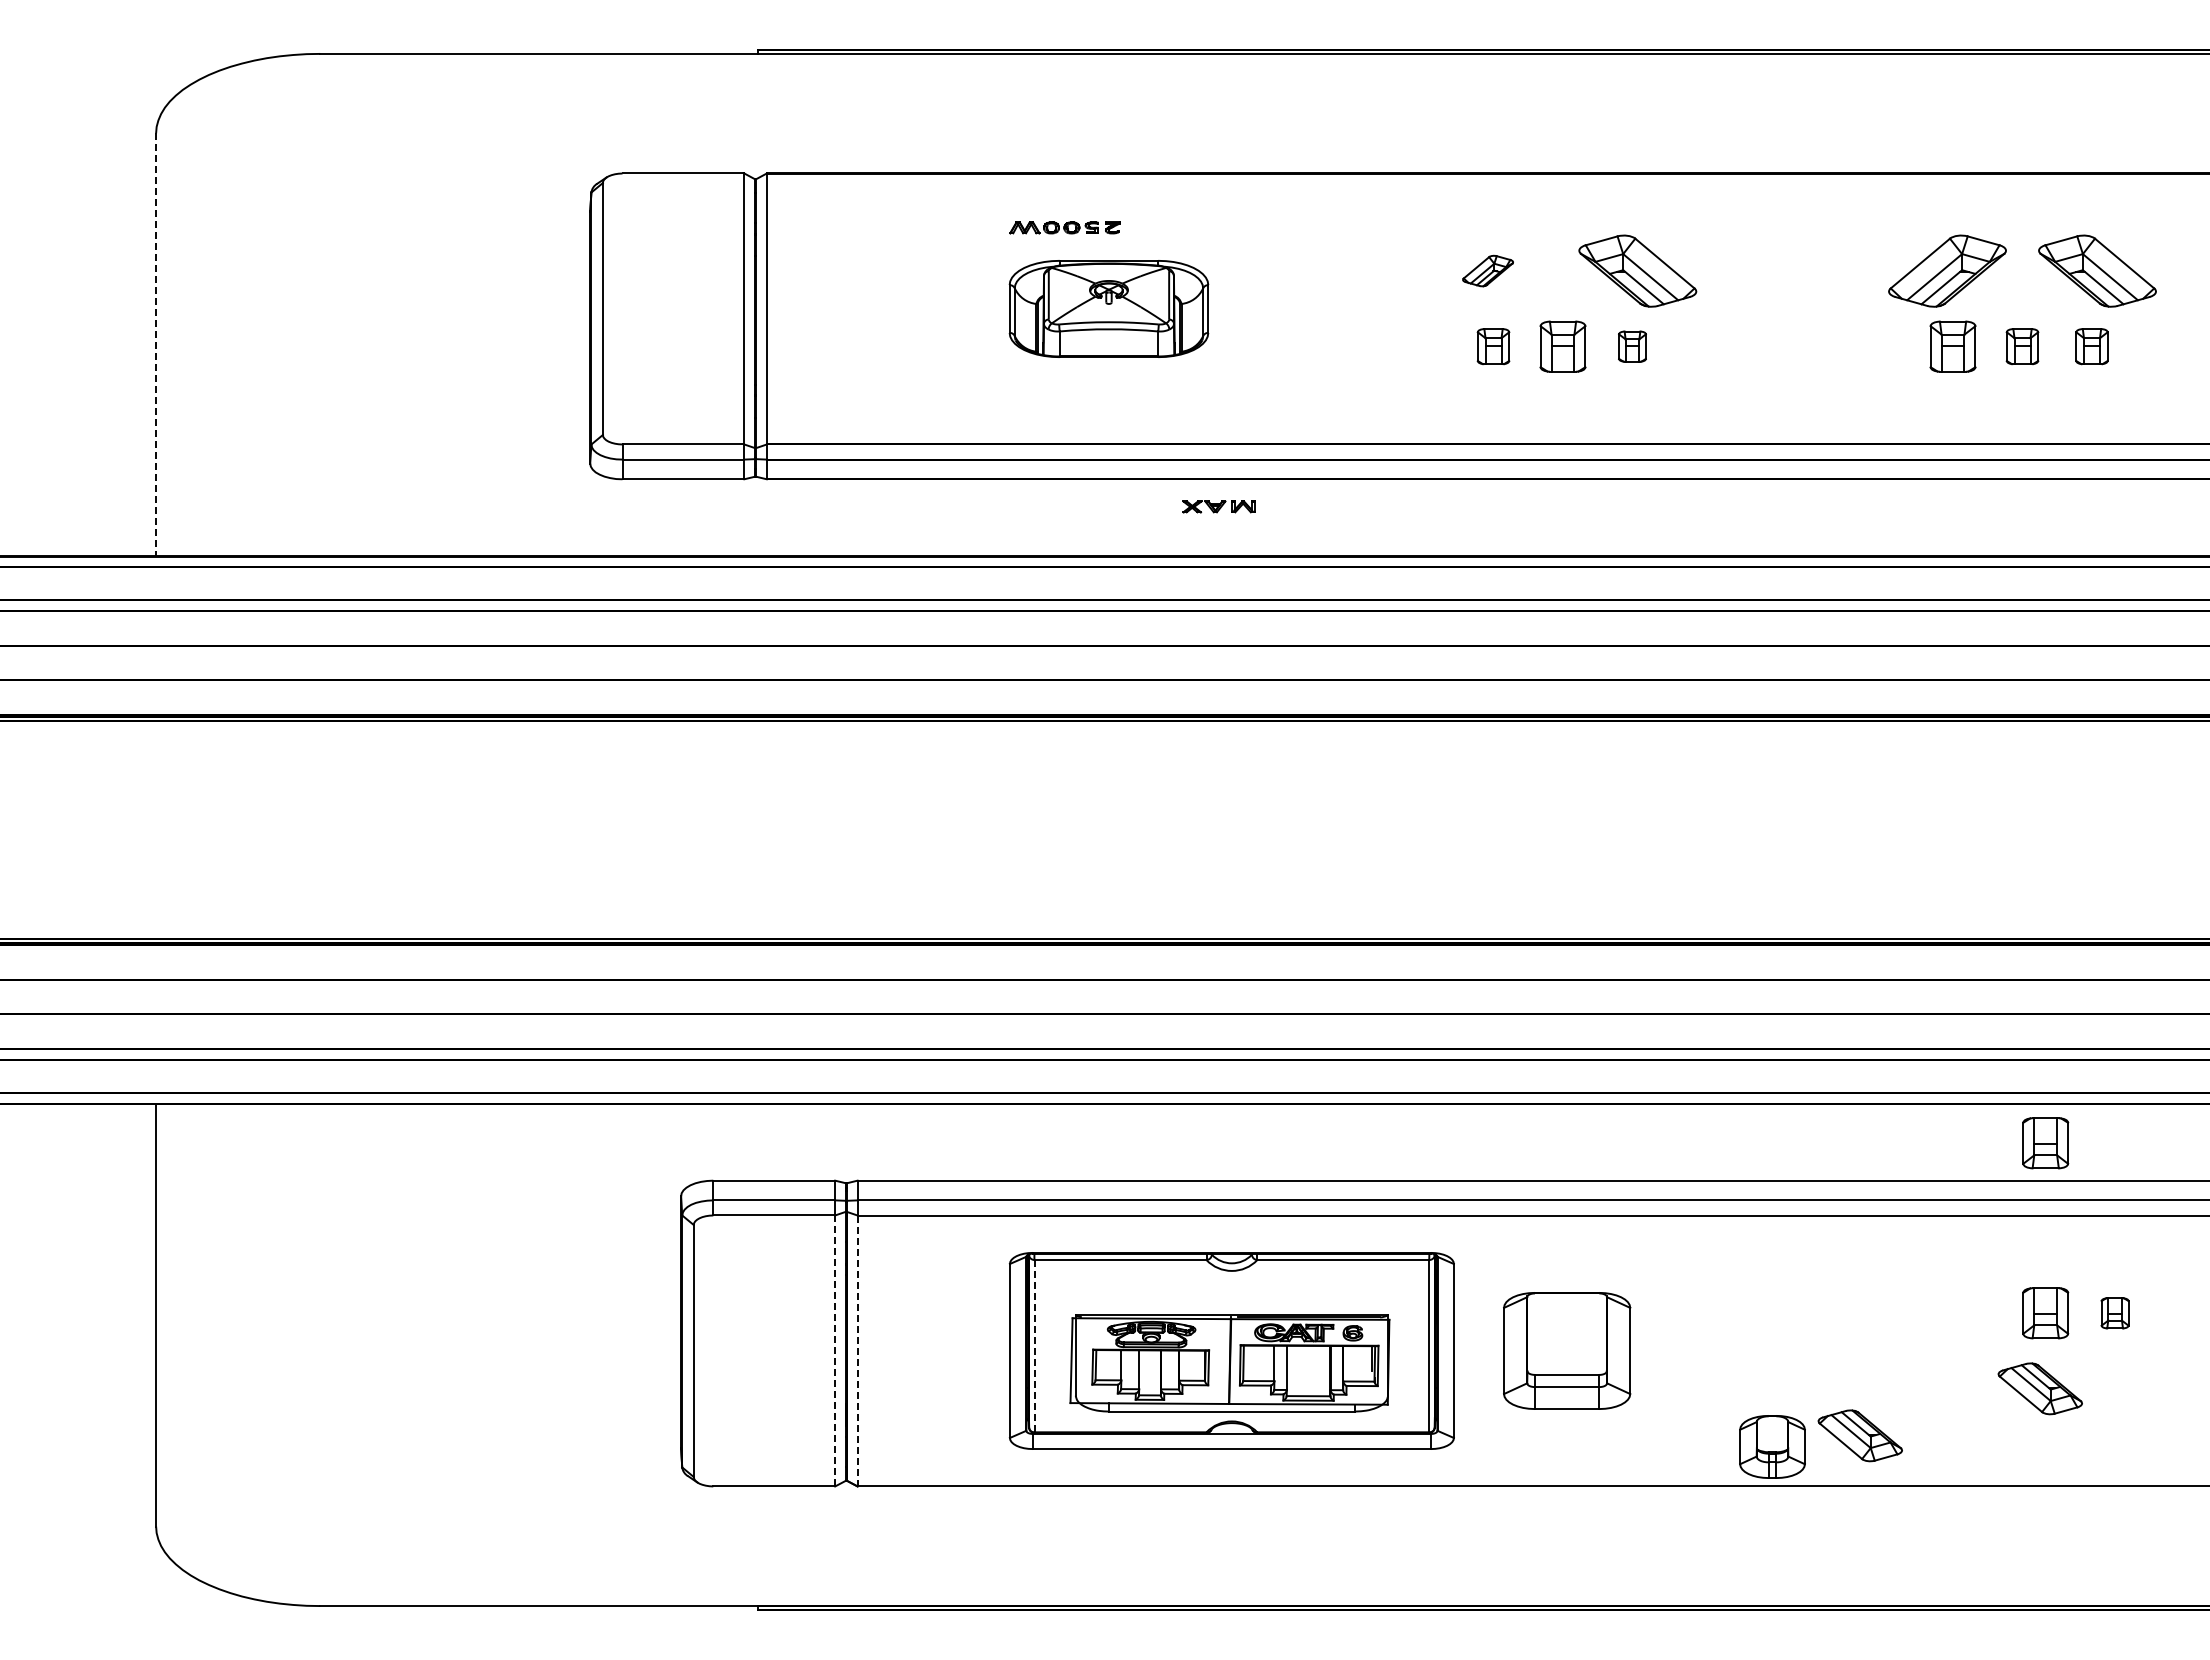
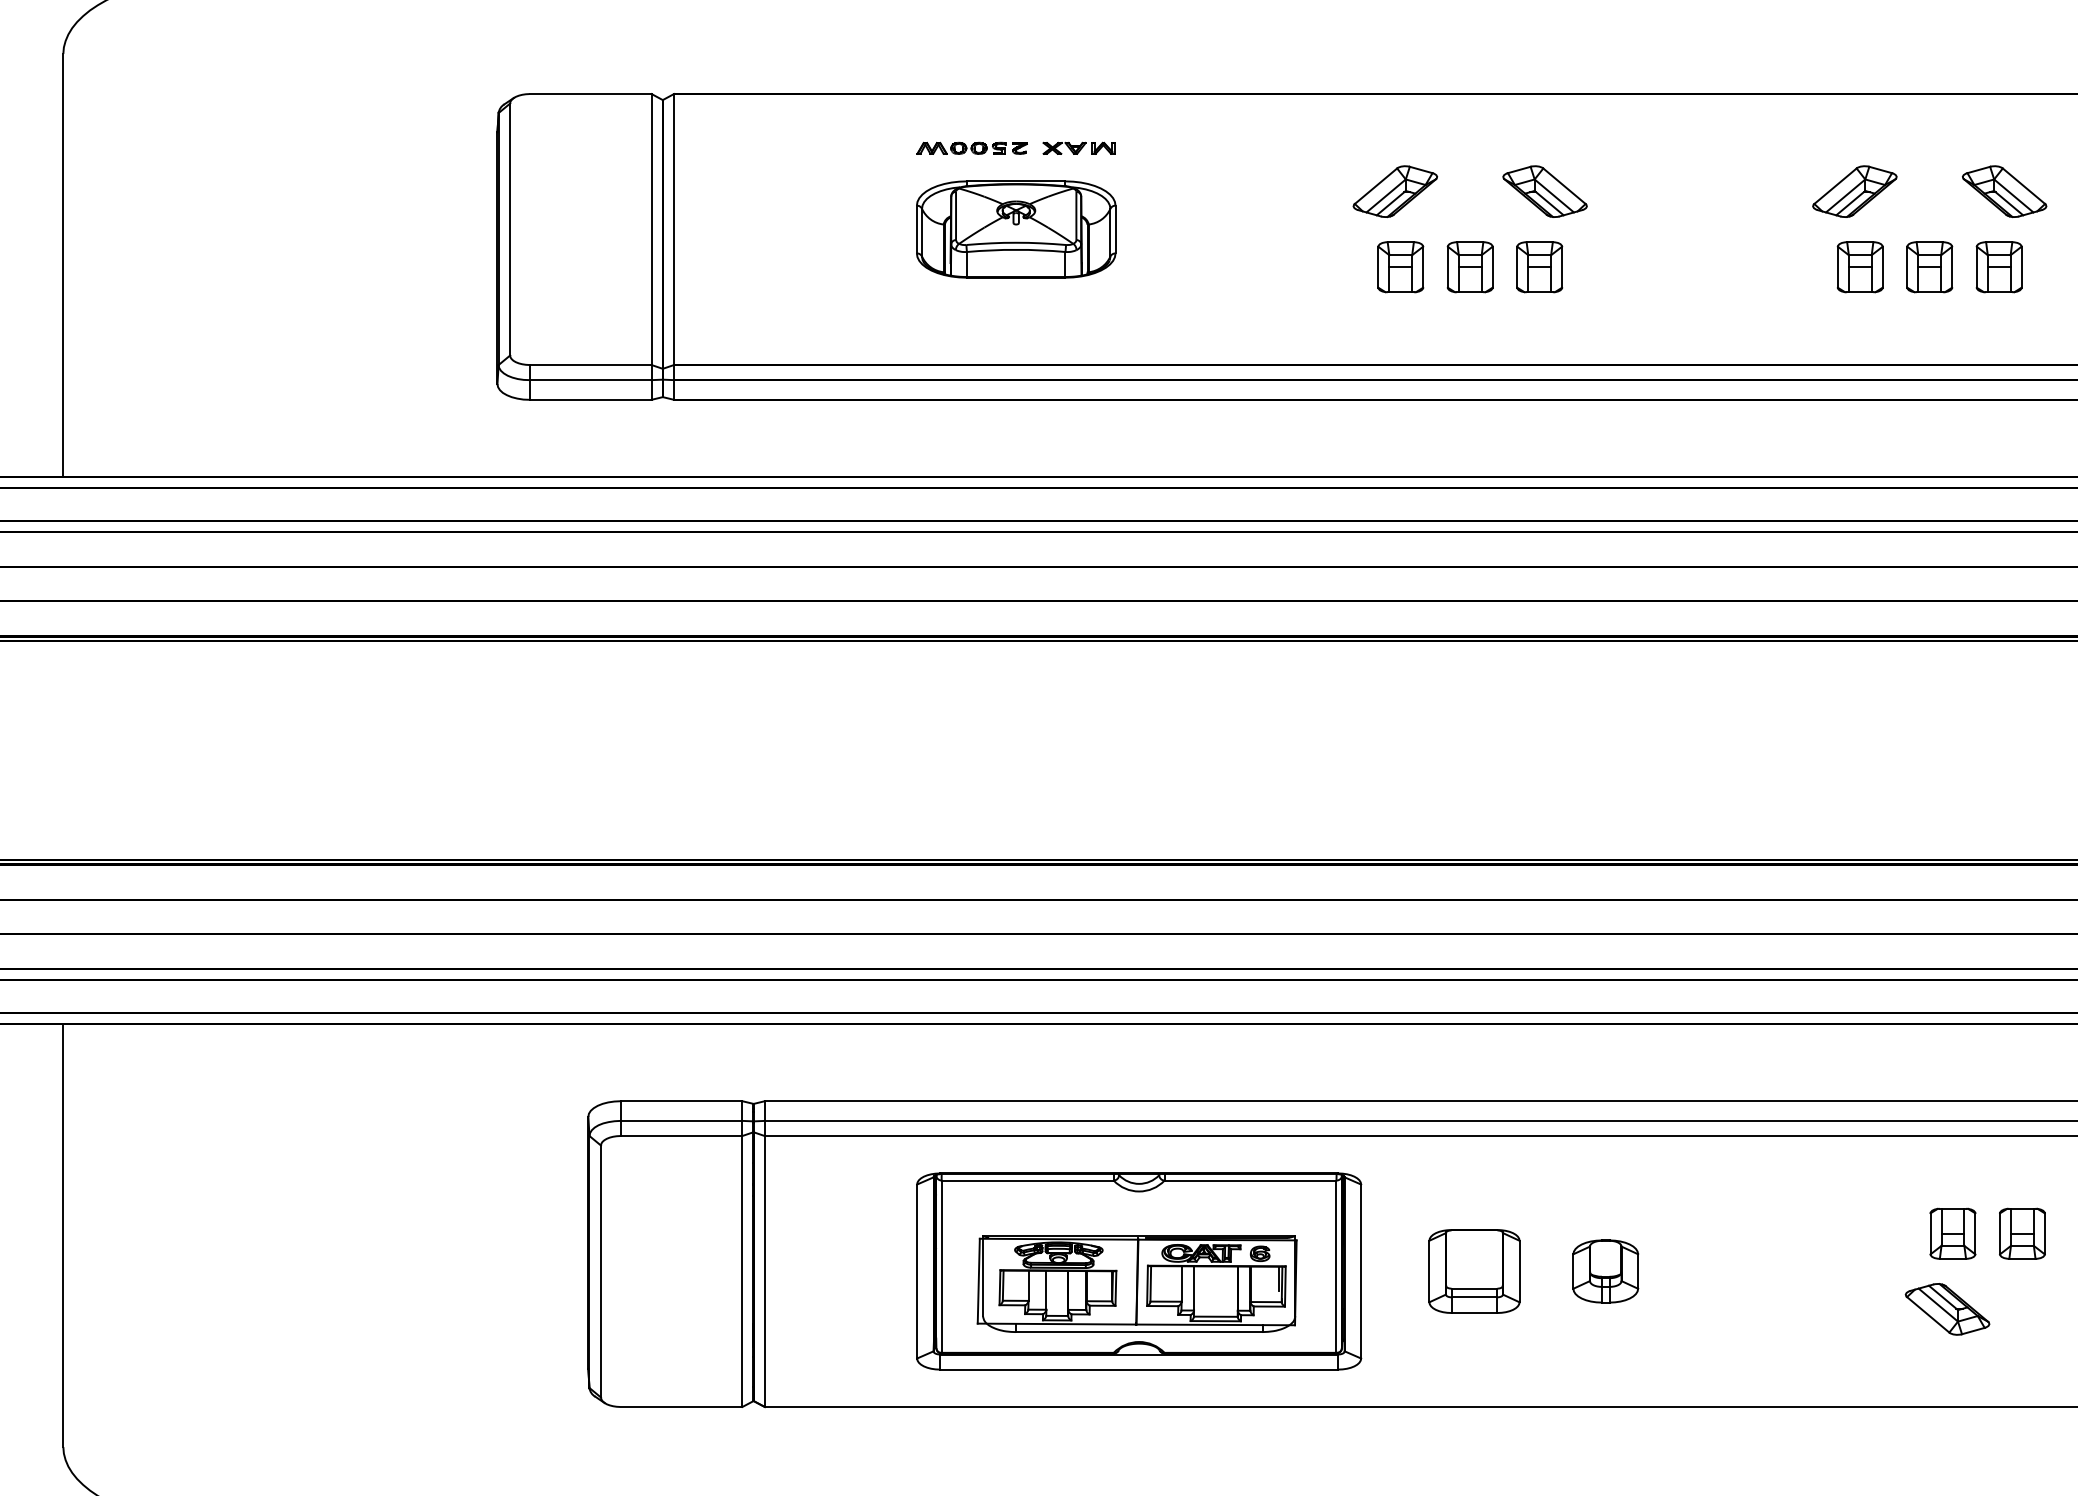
part: (1487, 270) -> (1394, 191), size x1.67
part: (1637, 270) -> (1544, 191), size x0.71
part: (1947, 270) -> (1854, 191), size x0.71
part: (2096, 270) -> (2003, 191), size x0.71
line: (156, 344) -> (63, 265), dashed -> solid
part: (1493, 346) -> (1400, 267), size x1.43
part: (1632, 346) -> (1539, 267), size x1.67
part: (2022, 346) -> (1929, 267), size x1.43
part: (2091, 346) -> (1998, 267), size x1.43
part: (1218, 506) -> (1078, 148), moved
part: (2045, 1143) -> (1952, 1064), removed
part: (2114, 1313) -> (2021, 1234), size x1.67
line: (1034, 1346) -> (941, 1267), dashed -> solid
part: (1567, 1350) -> (1474, 1271), size x0.71
line: (835, 1351) -> (742, 1272), dashed -> solid
line: (857, 1351) -> (764, 1272), dashed -> solid
part: (1859, 1435) -> (1766, 1356), removed
part: (1772, 1446) -> (1605, 1271), moved

